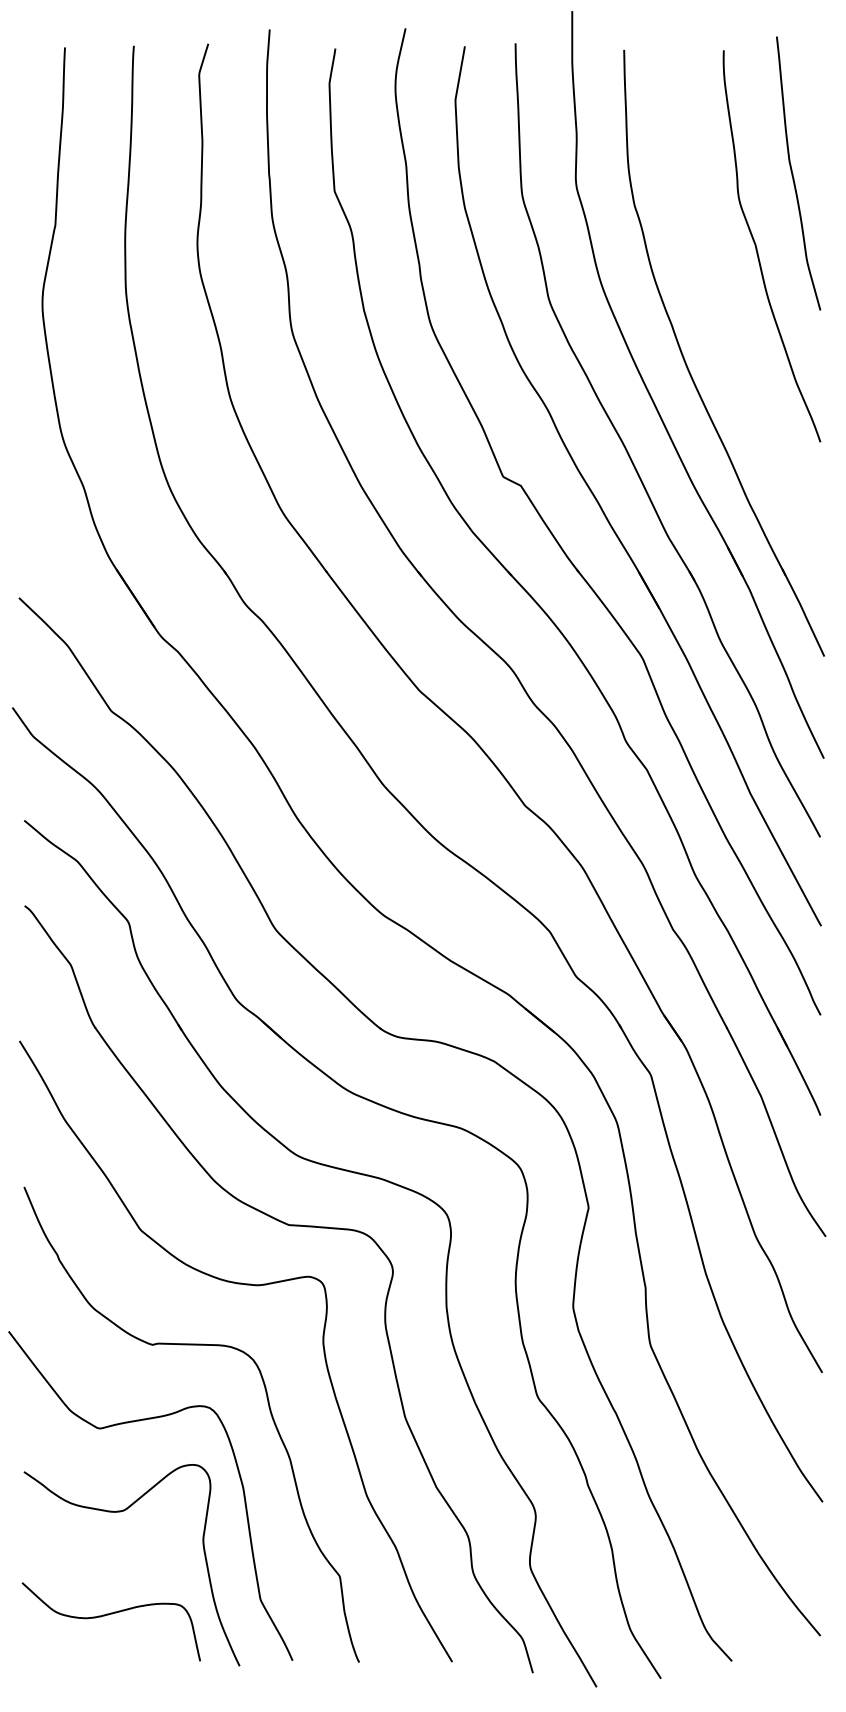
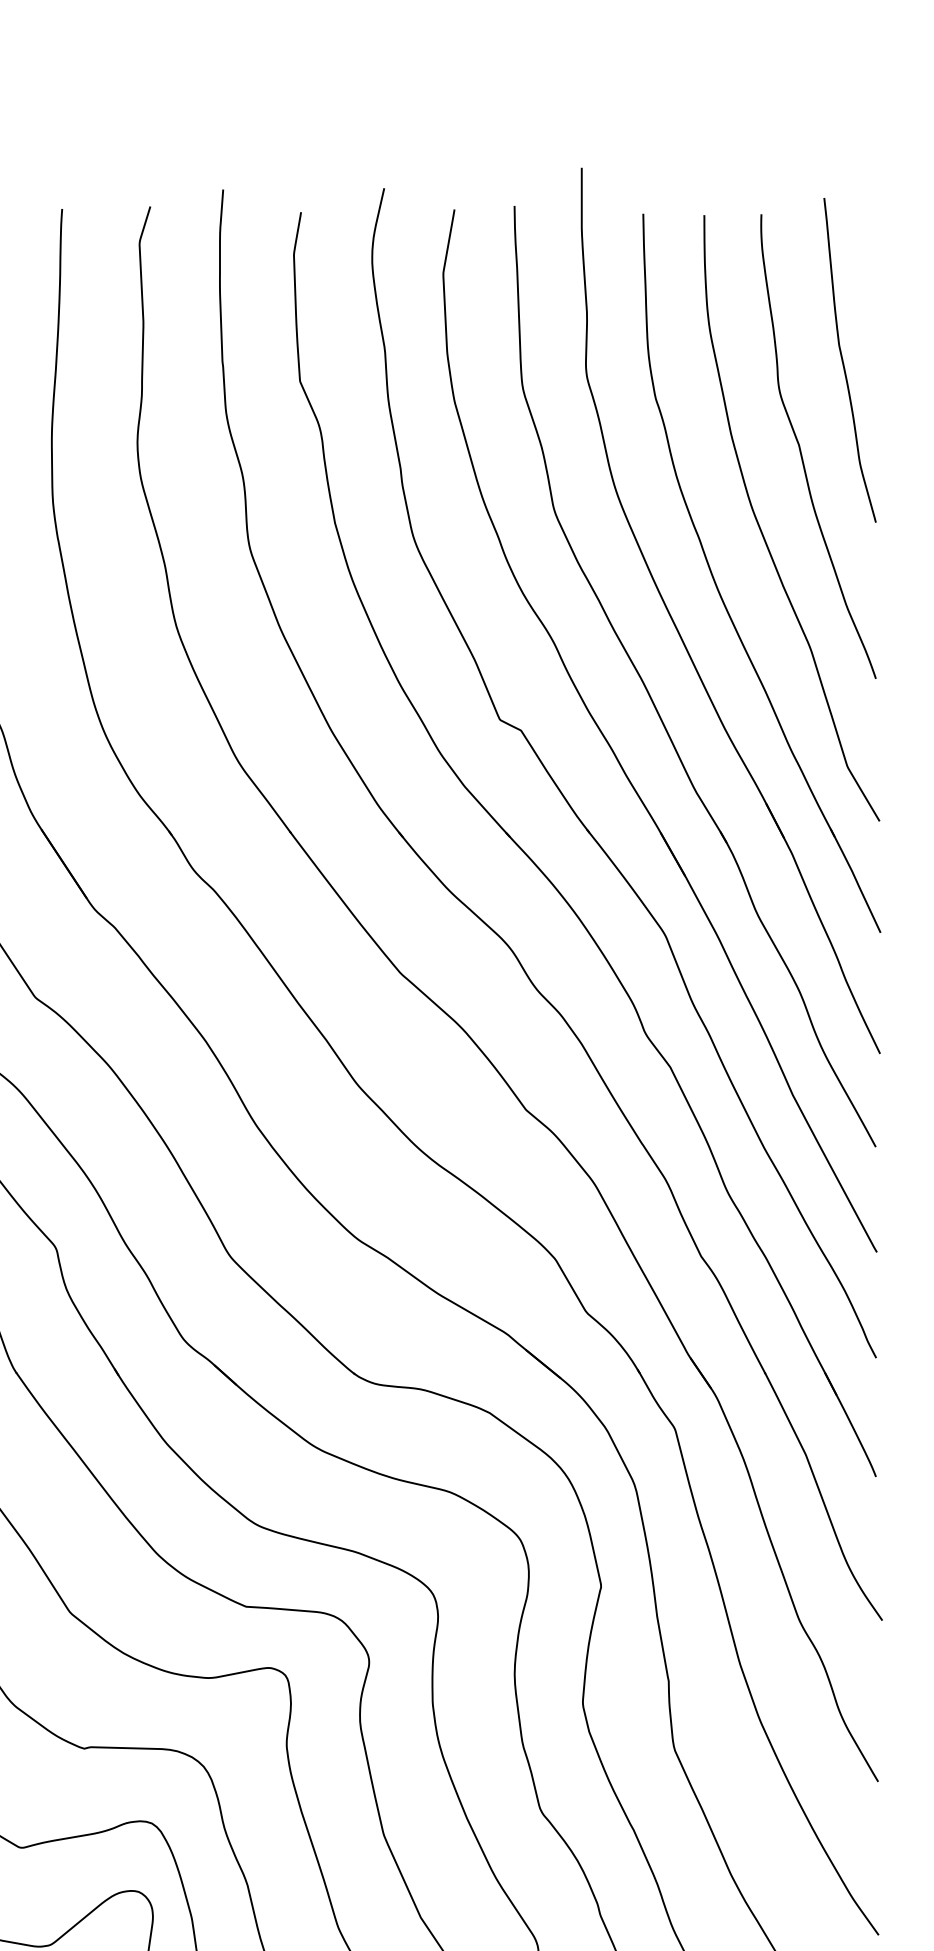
curve: (724, 316) -> (762, 529), added

